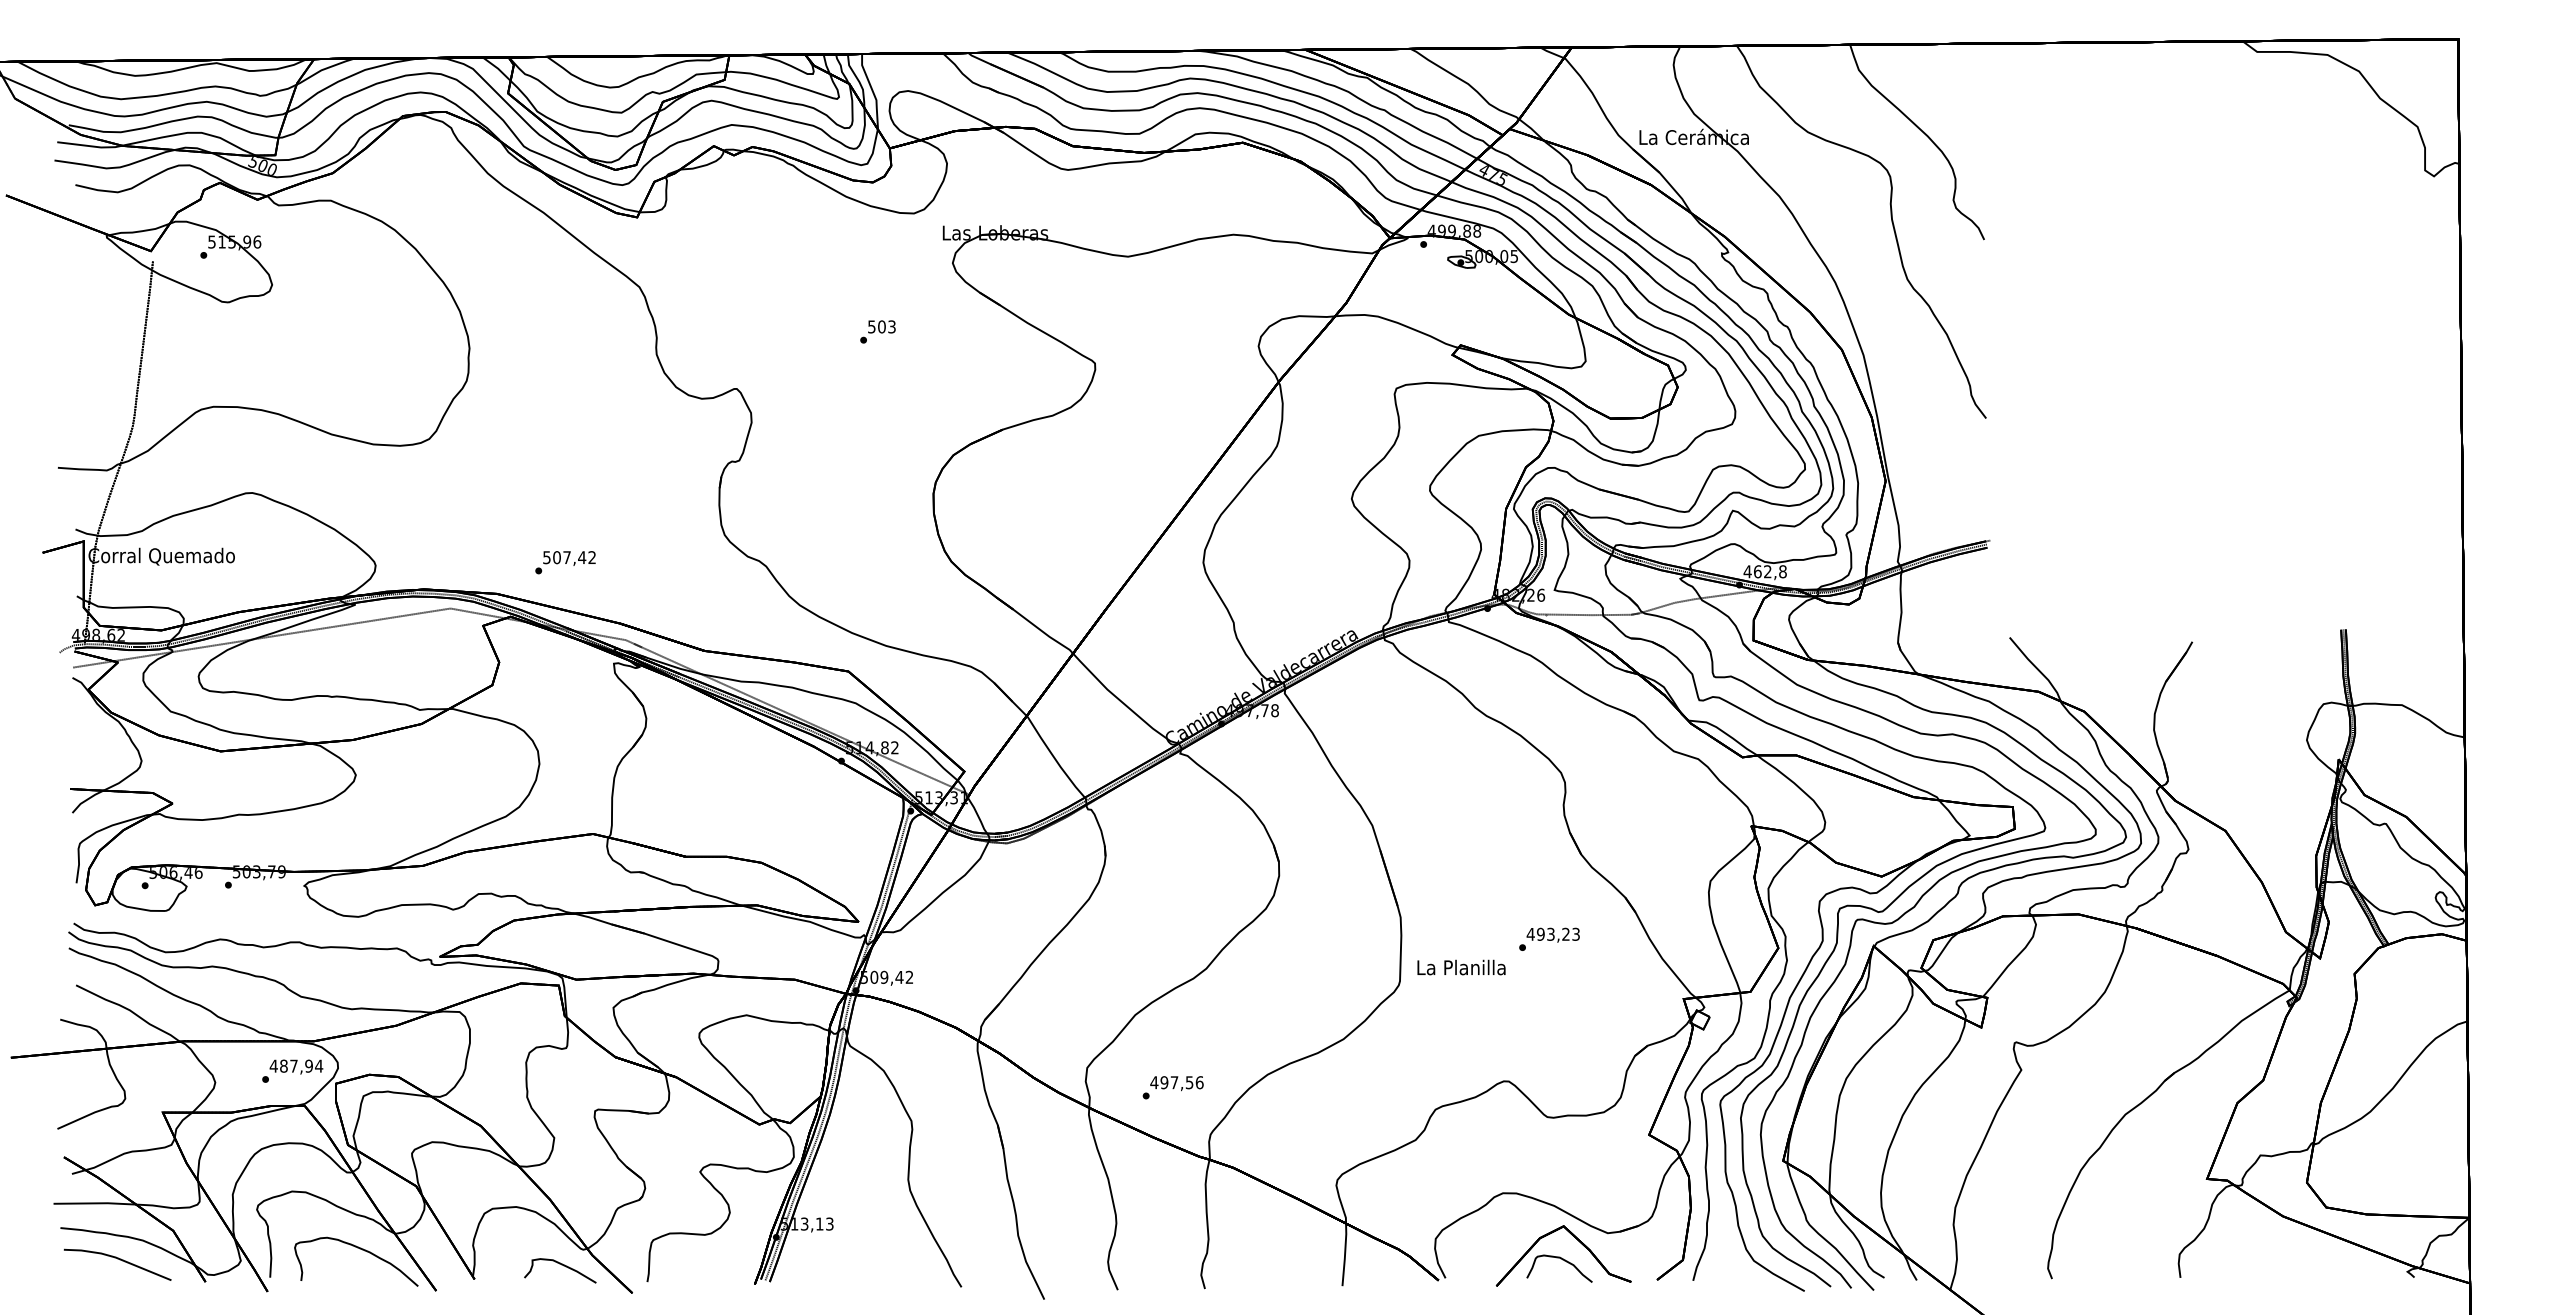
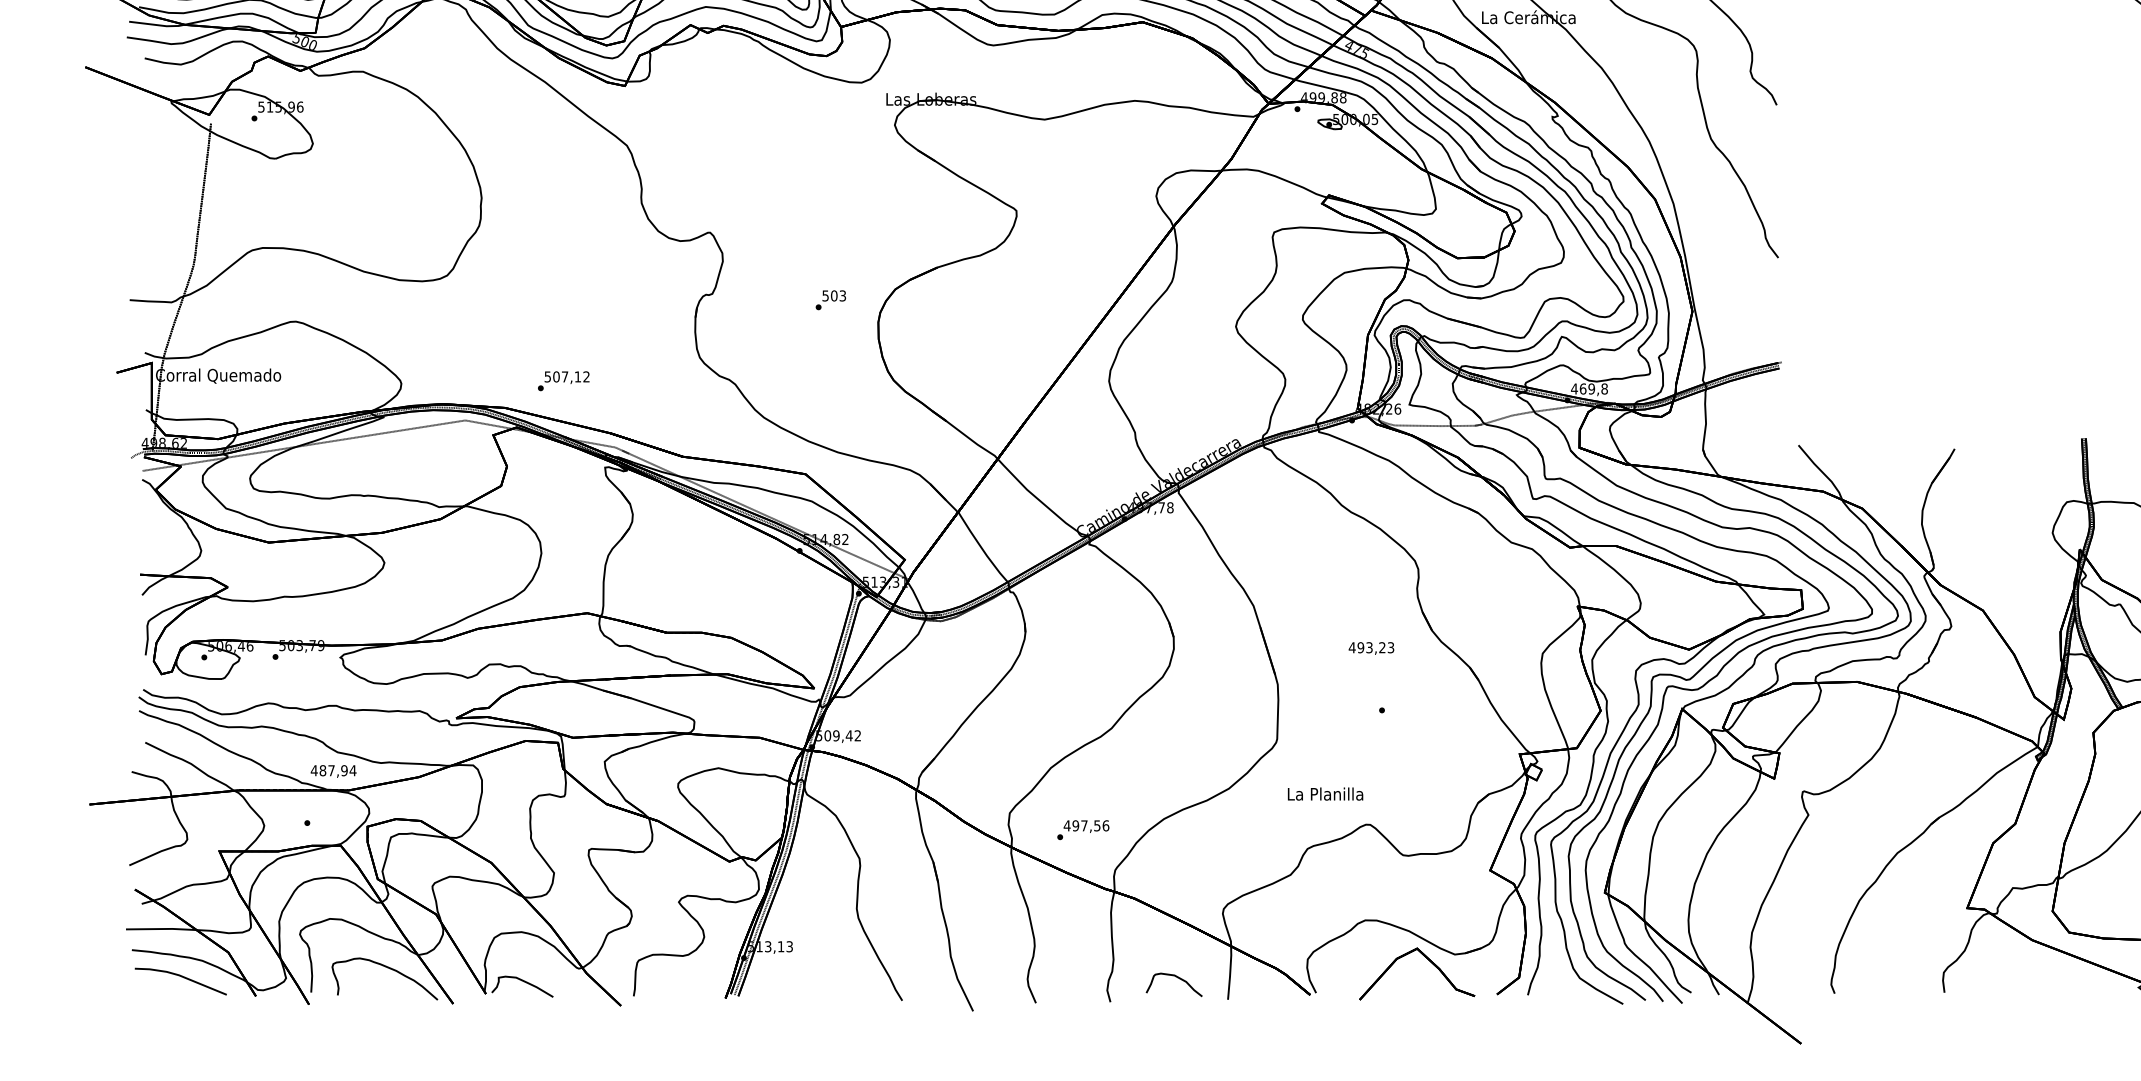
text: (877, 331) -> (830, 299), moved
text: (582, 557) -> (578, 376), 507,42 -> 507,12
text: (1767, 571) -> (1591, 388), 462,8 -> 469,8
text: (1552, 934) -> (1370, 647), moved
text: (1461, 967) -> (1325, 794), moved
text: (296, 1066) -> (333, 770), moved
part: (1562, 1260) -> (1176, 977), moved
curve: (563, 1266) -> (525, 983), moved

